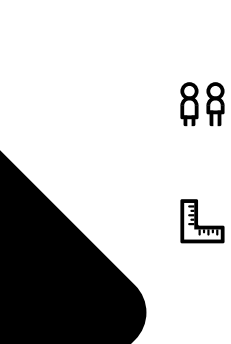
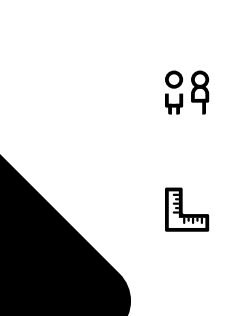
fill: (189, 100) -> (174, 88), removed
fill: (211, 118) -> (196, 106), removed

